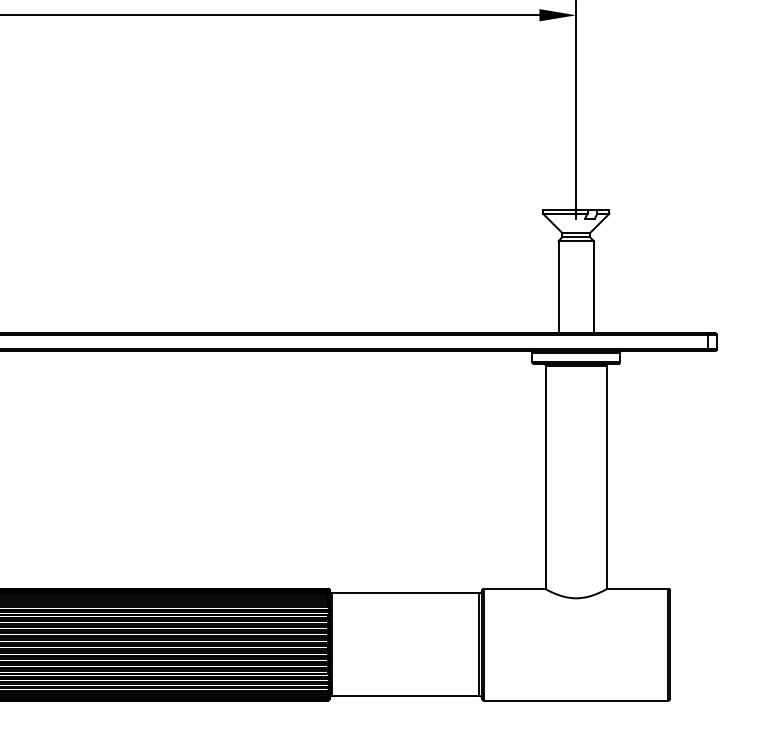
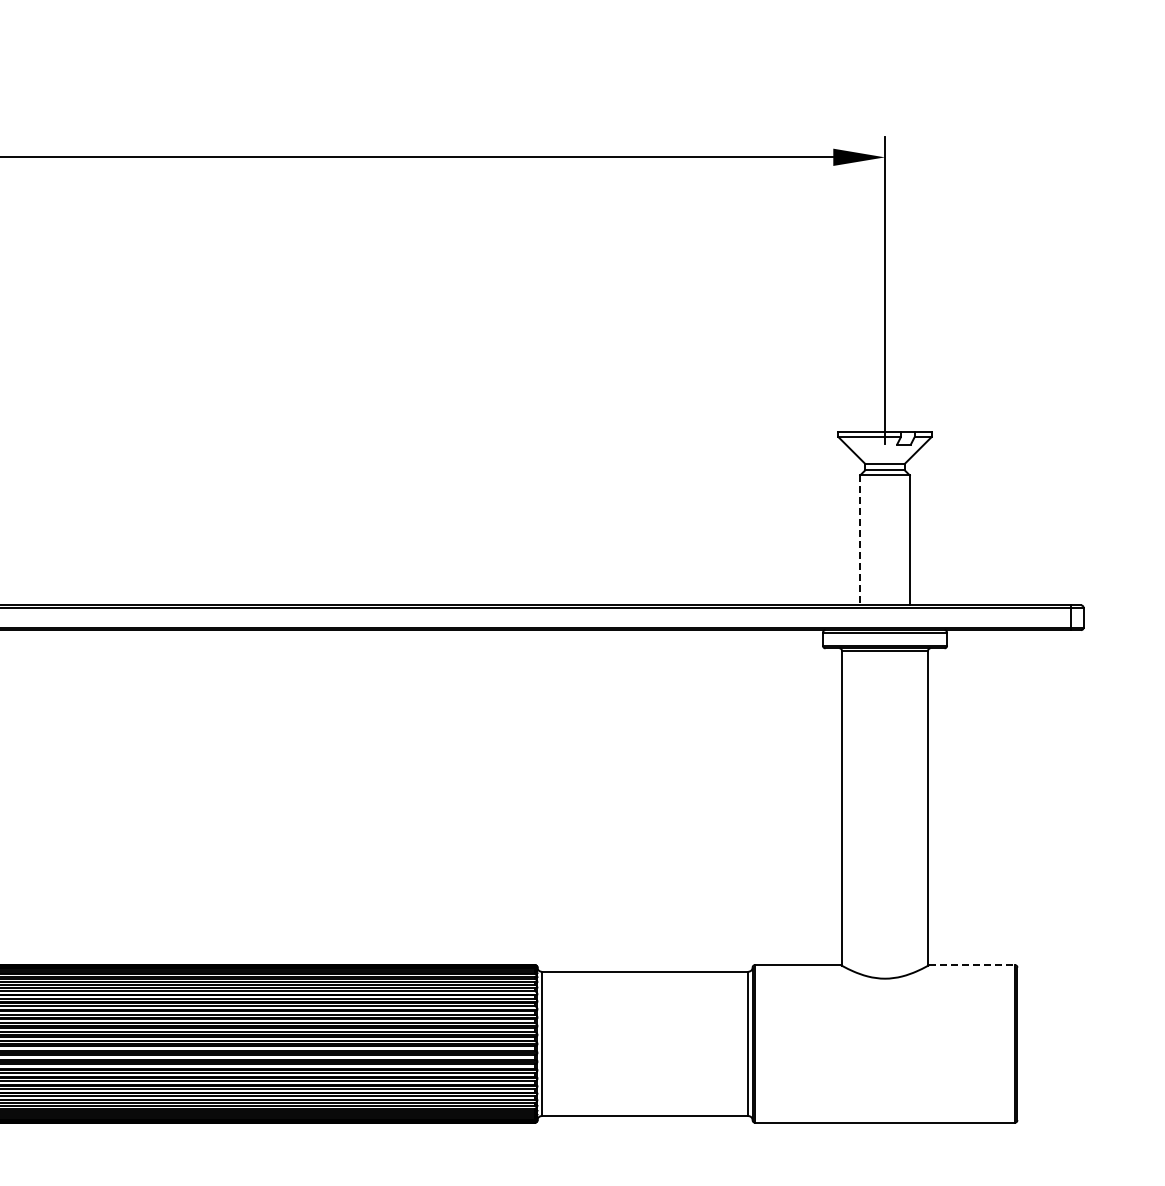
line: (558, 287) -> (860, 540), solid -> dashed
line: (638, 588) -> (972, 965), solid -> dashed

